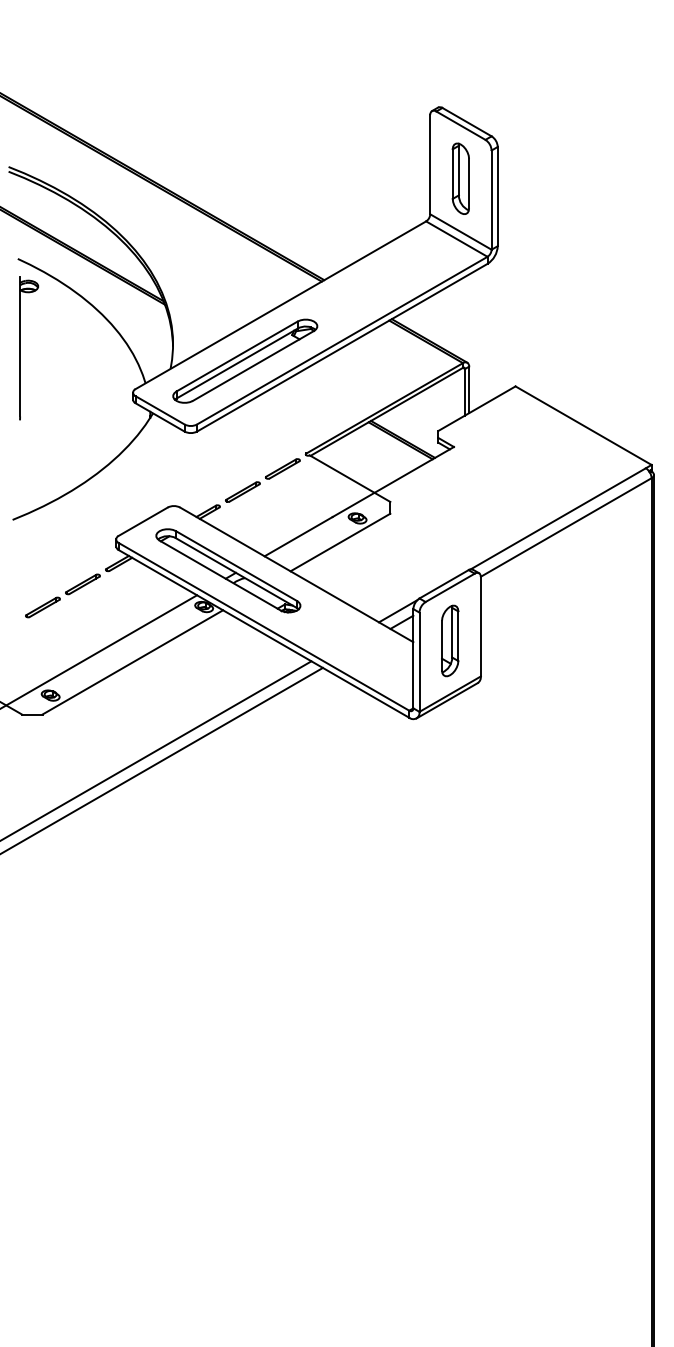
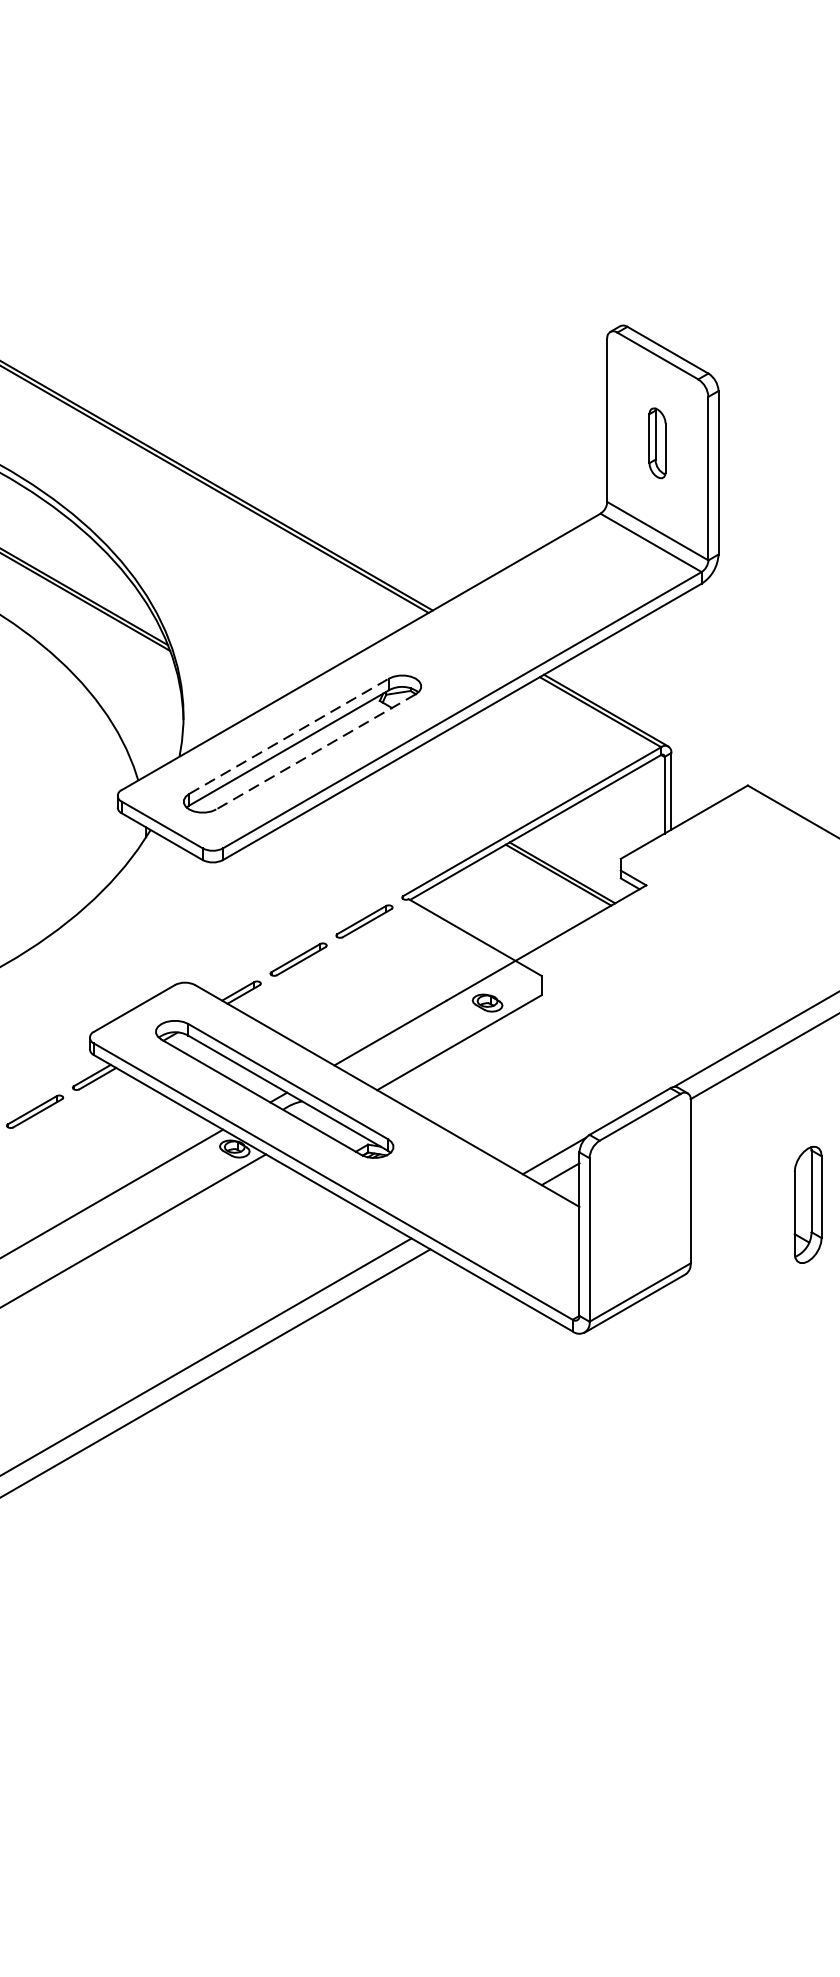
part: (460, 178) -> (657, 443), size x0.6
line: (237, 356) -> (289, 736), solid -> dashed
line: (253, 365) -> (316, 751), solid -> dashed
part: (450, 640) -> (808, 1204), moved

